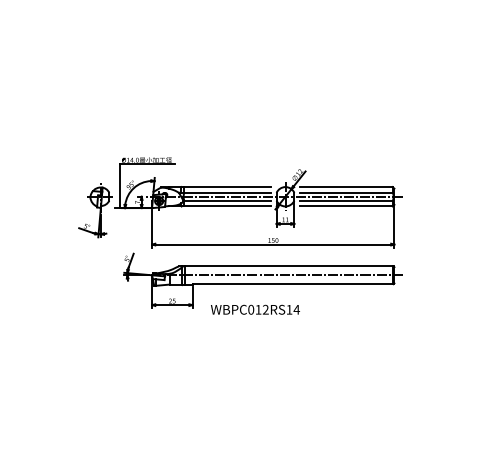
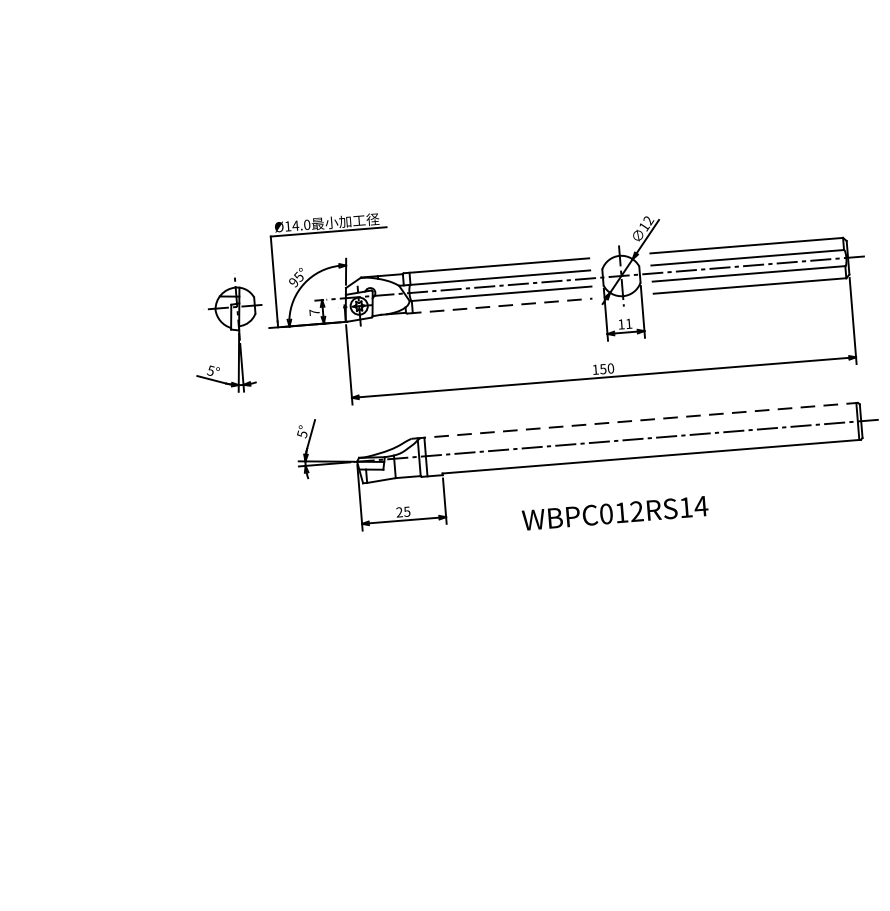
line: (226, 206) -> (500, 306), solid -> dashed
line: (286, 266) -> (635, 420), solid -> dashed
text: (255, 309) -> (615, 512), moved

